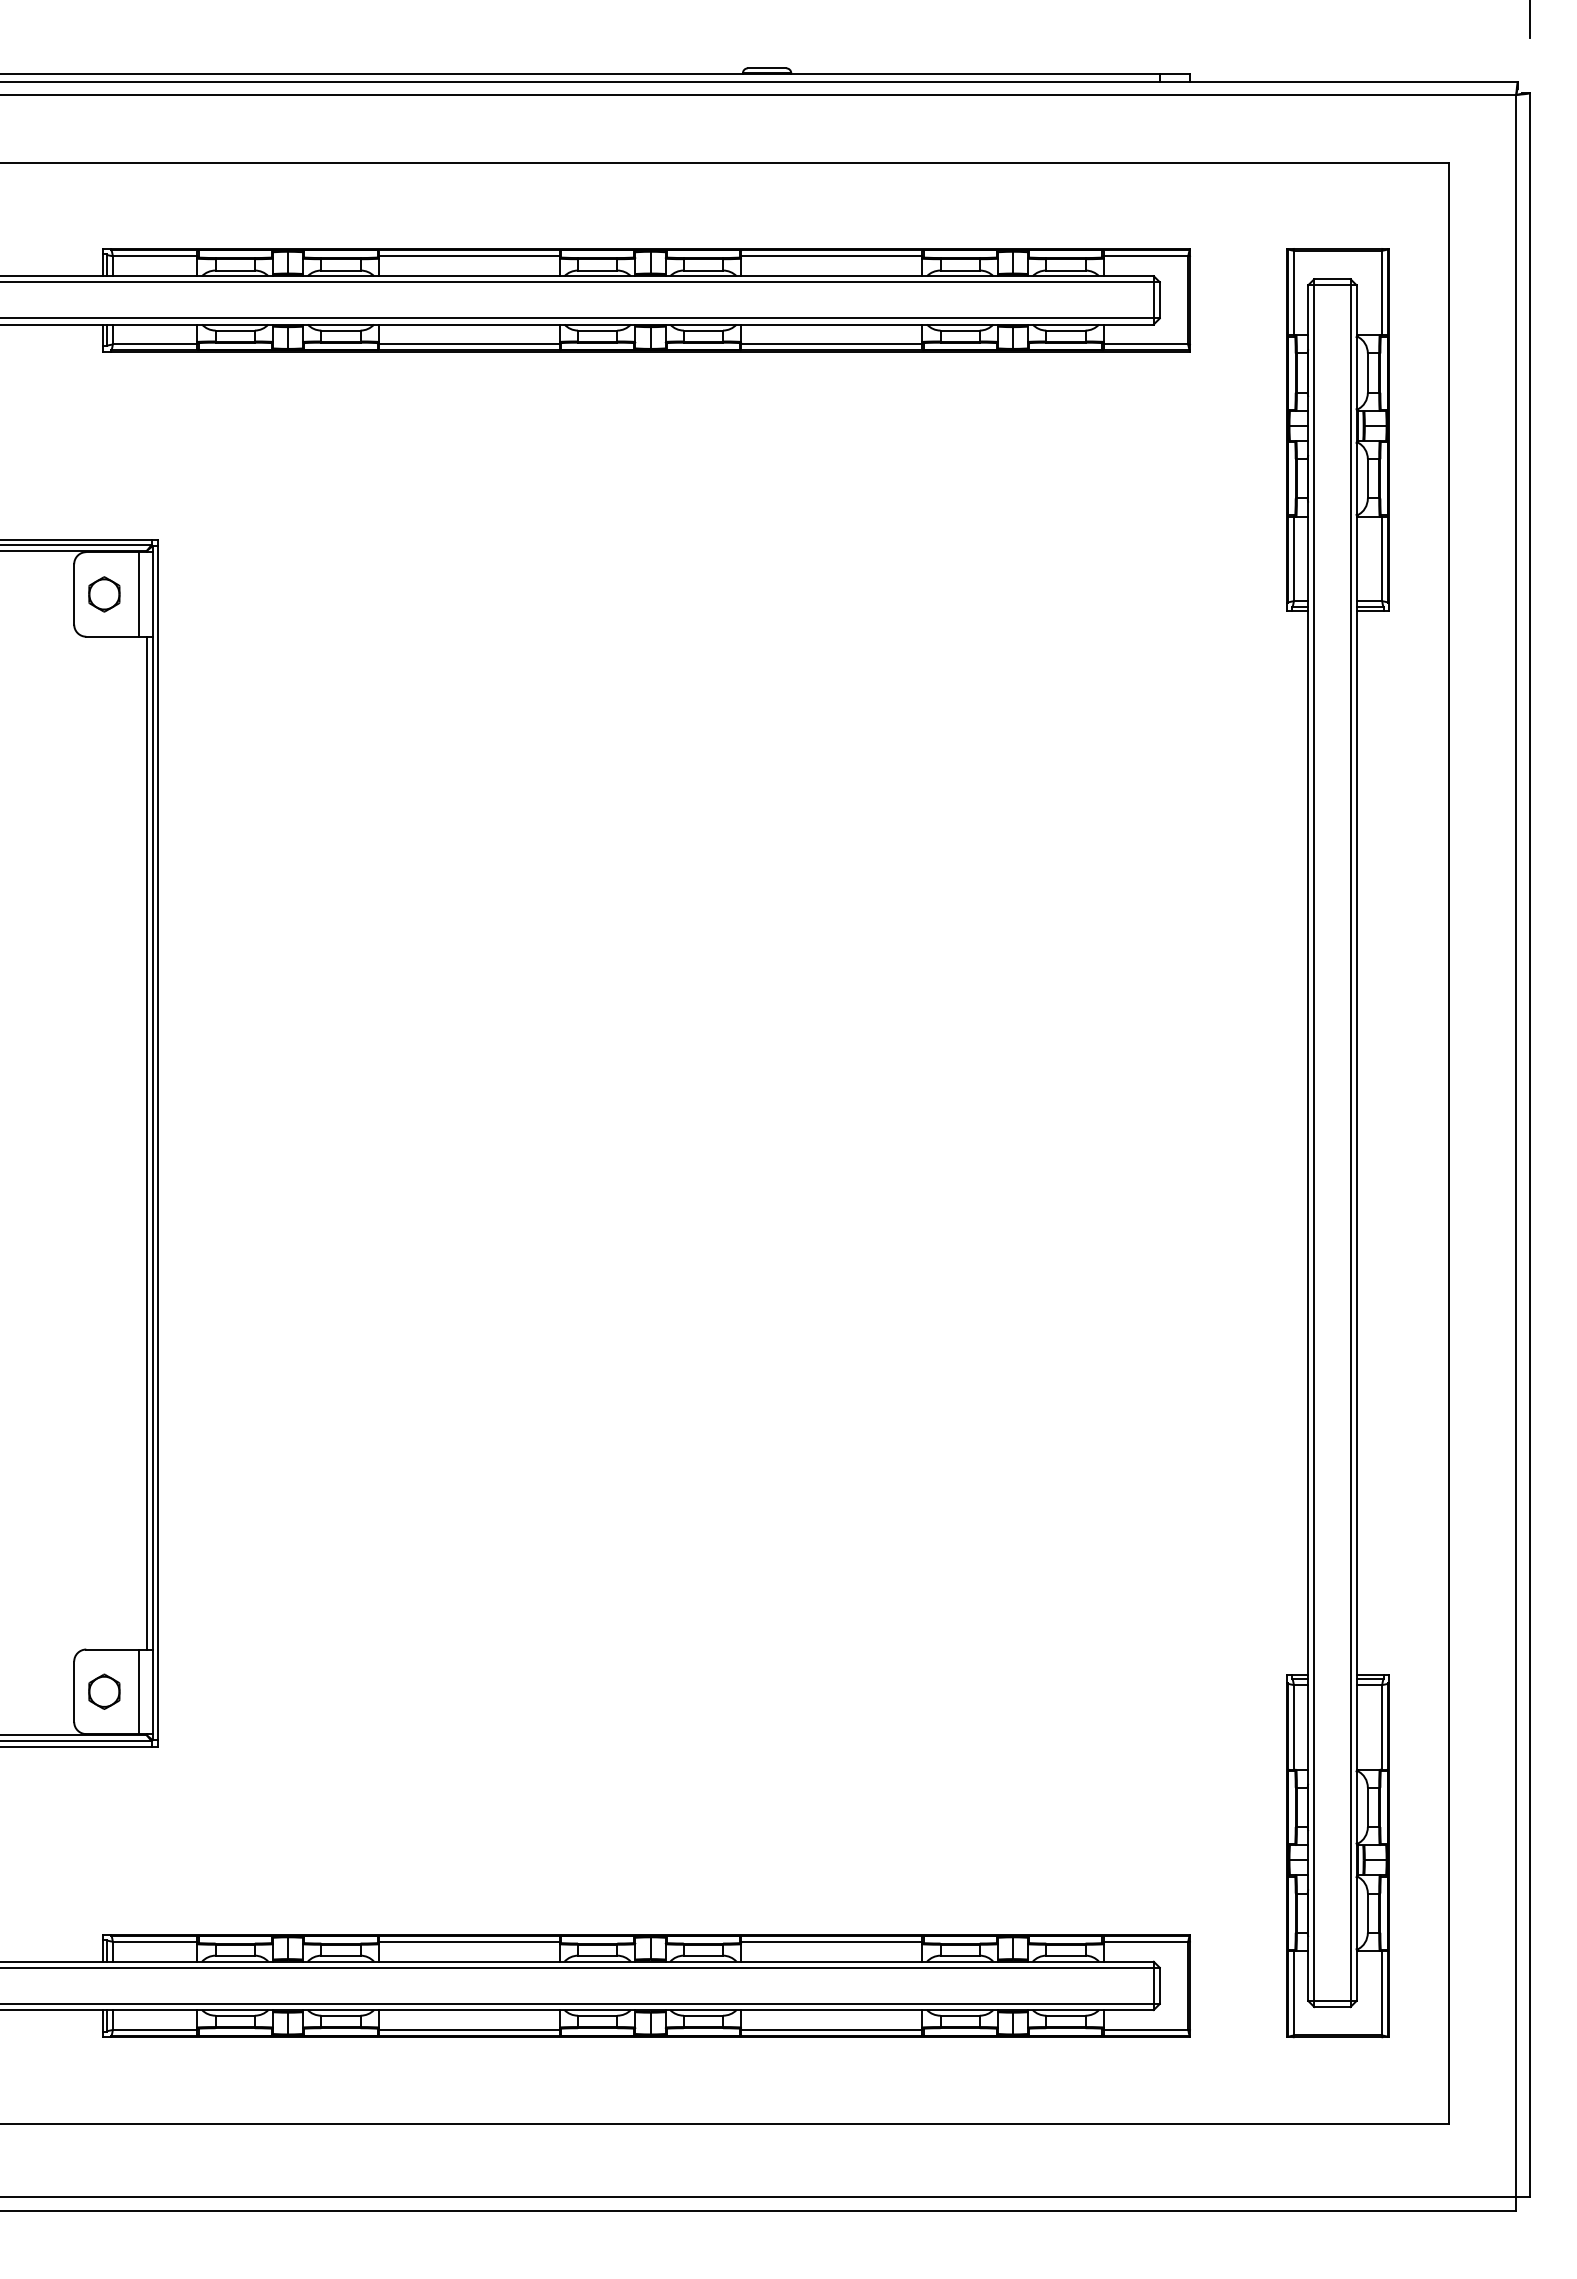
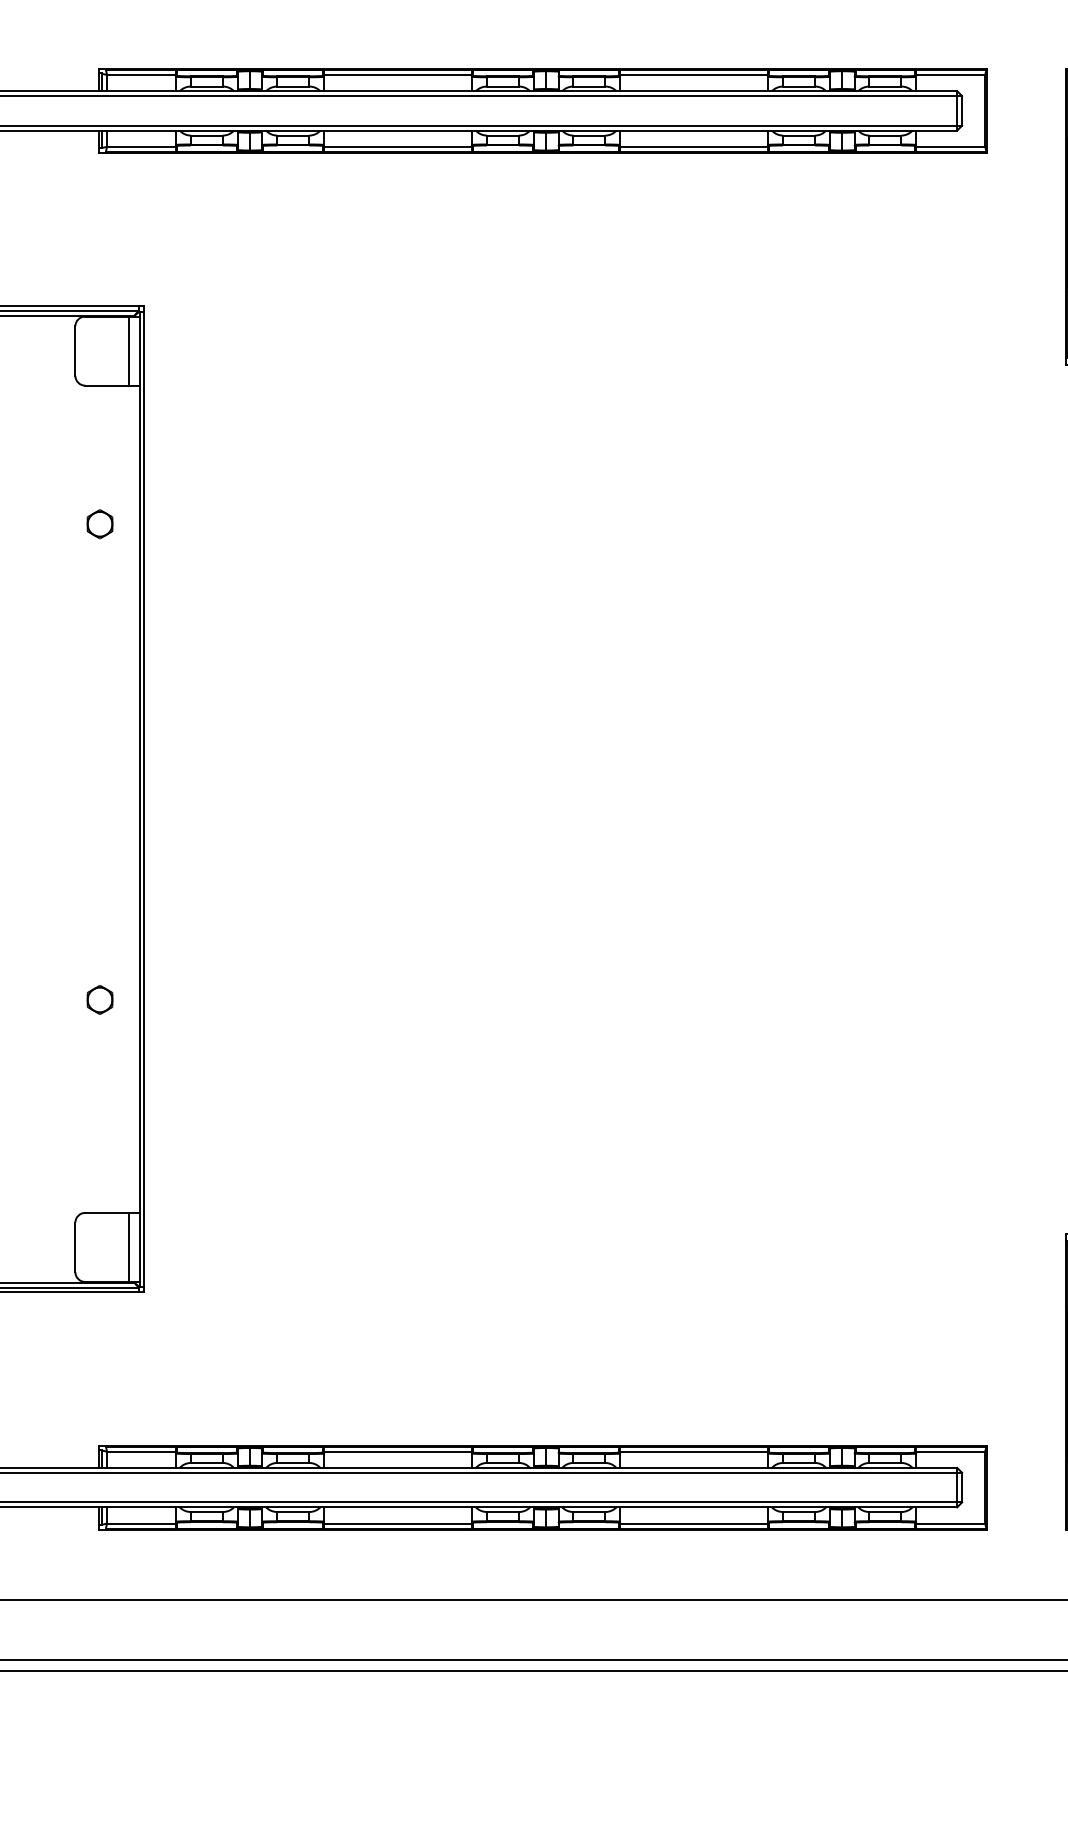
part: (104, 594) -> (100, 524), moved
line: (146, 1142) -> (134, 798), removed
part: (104, 1691) -> (100, 999), moved

